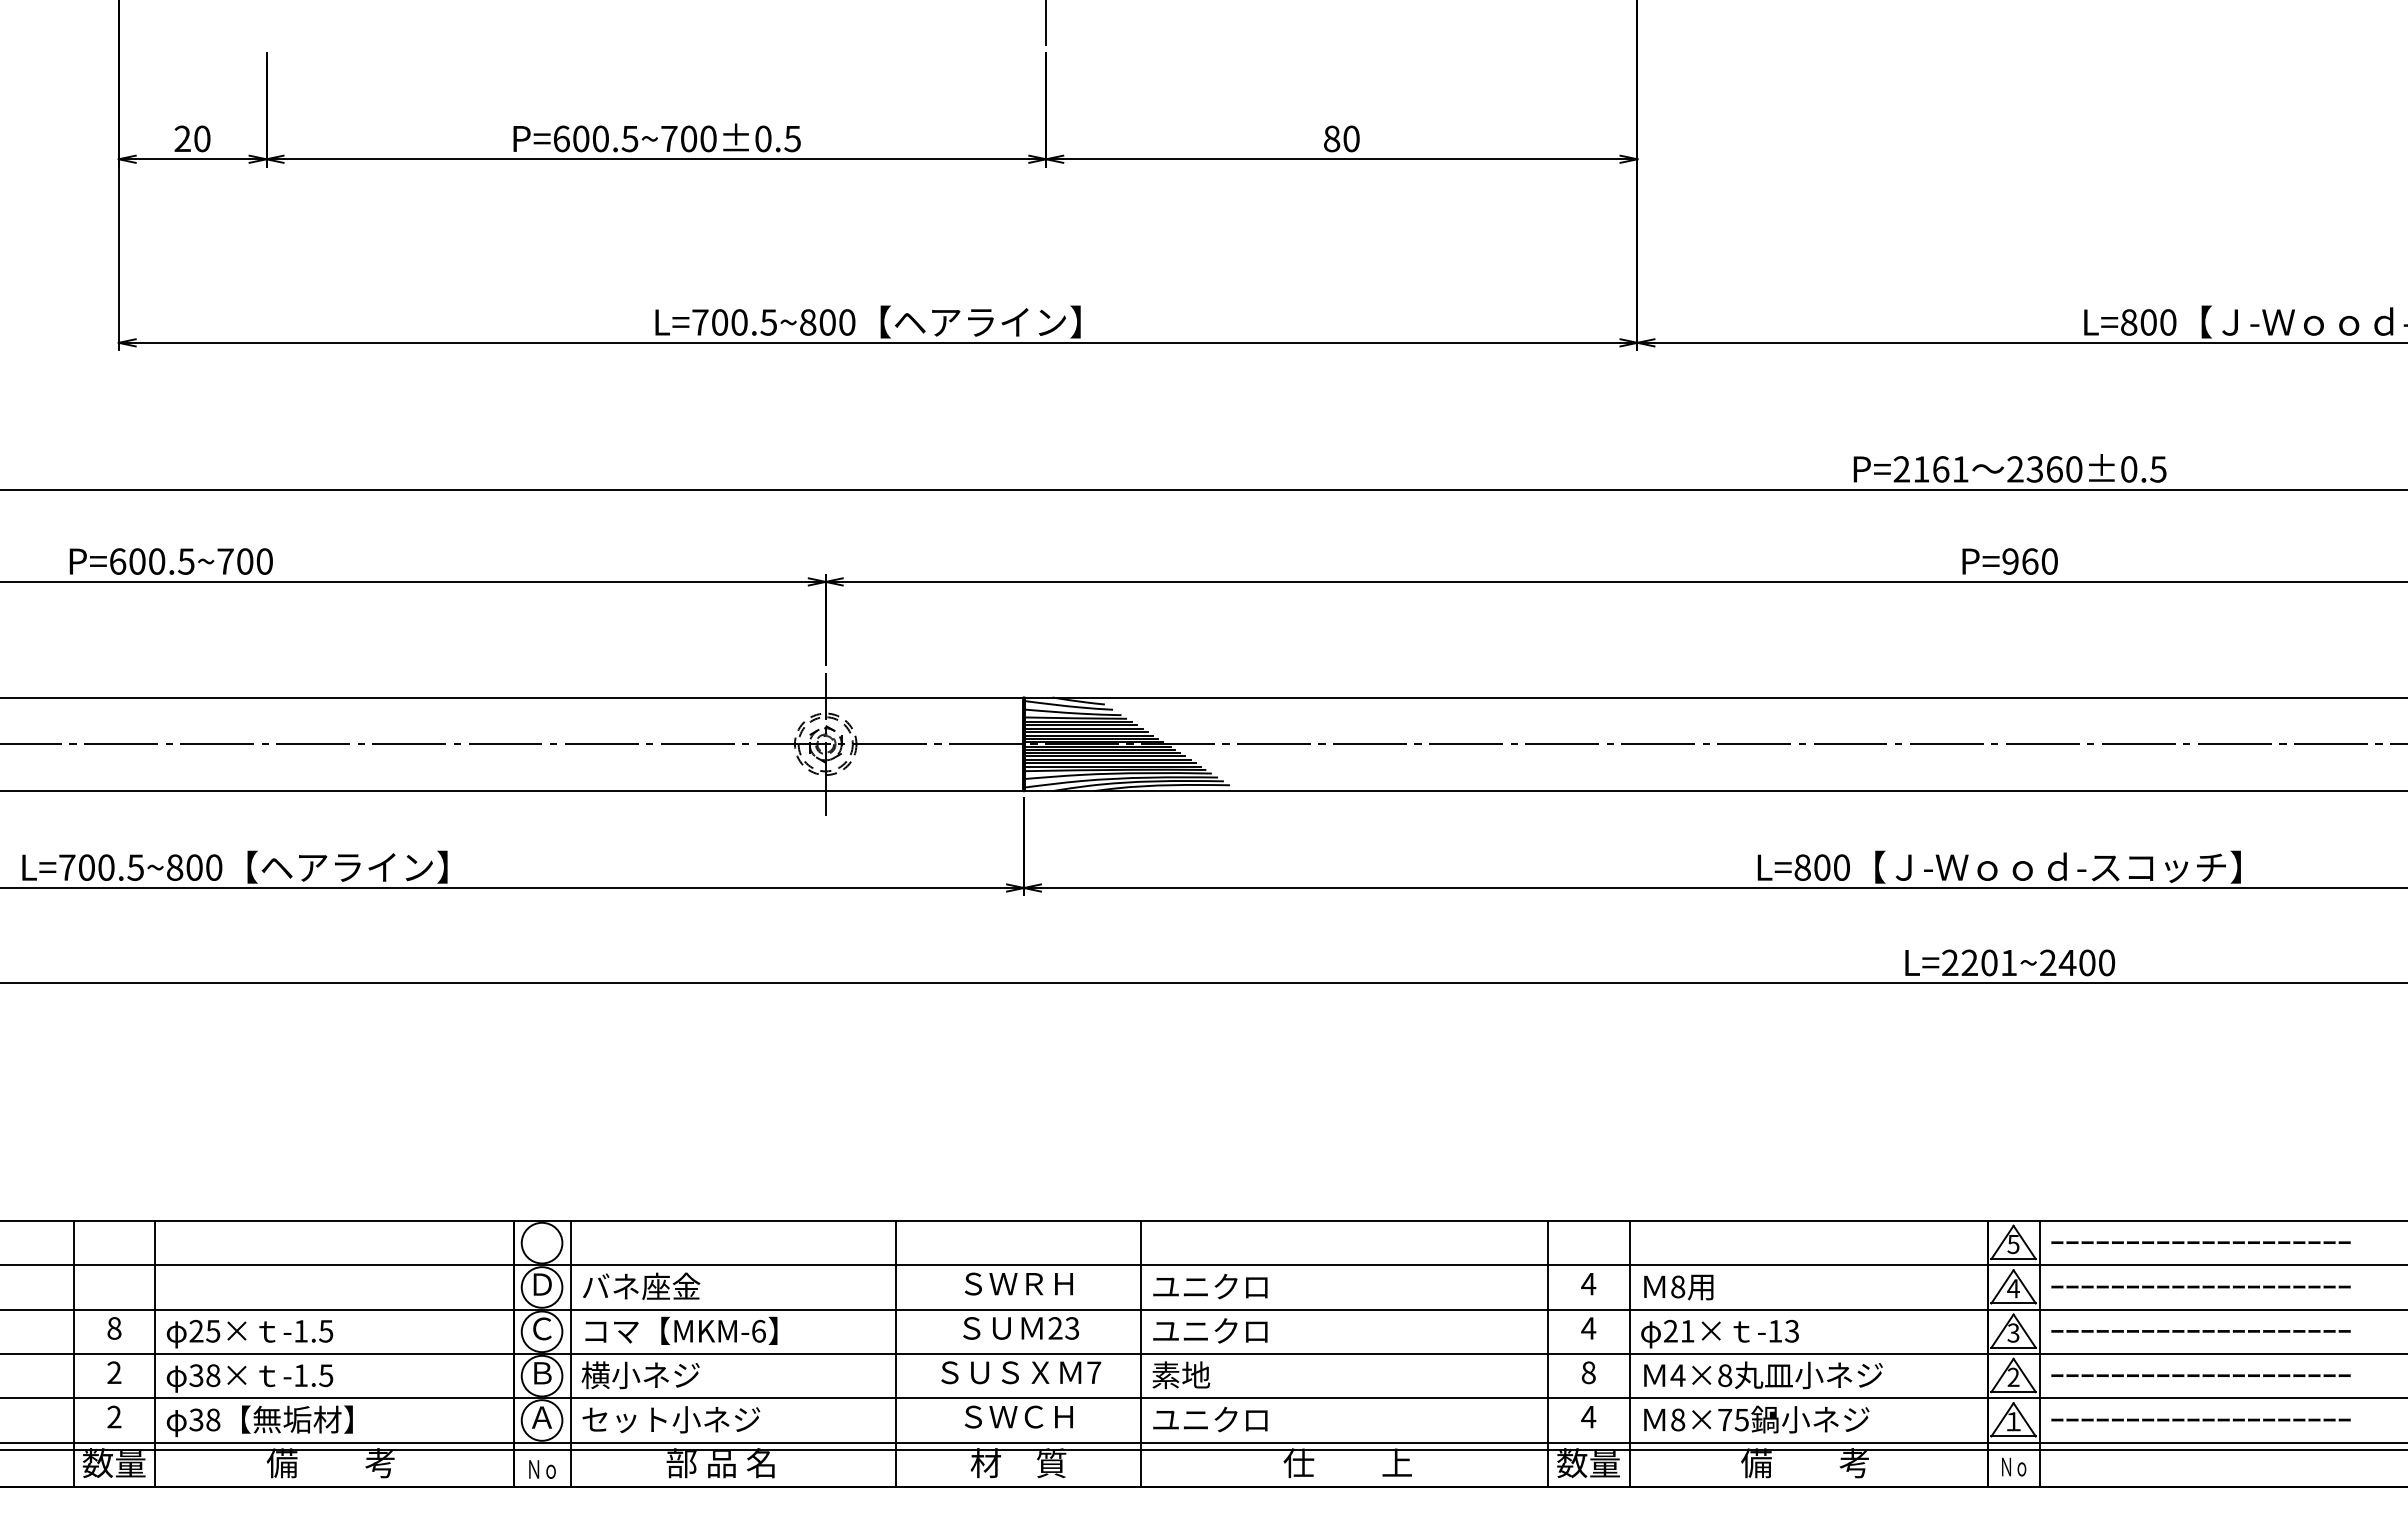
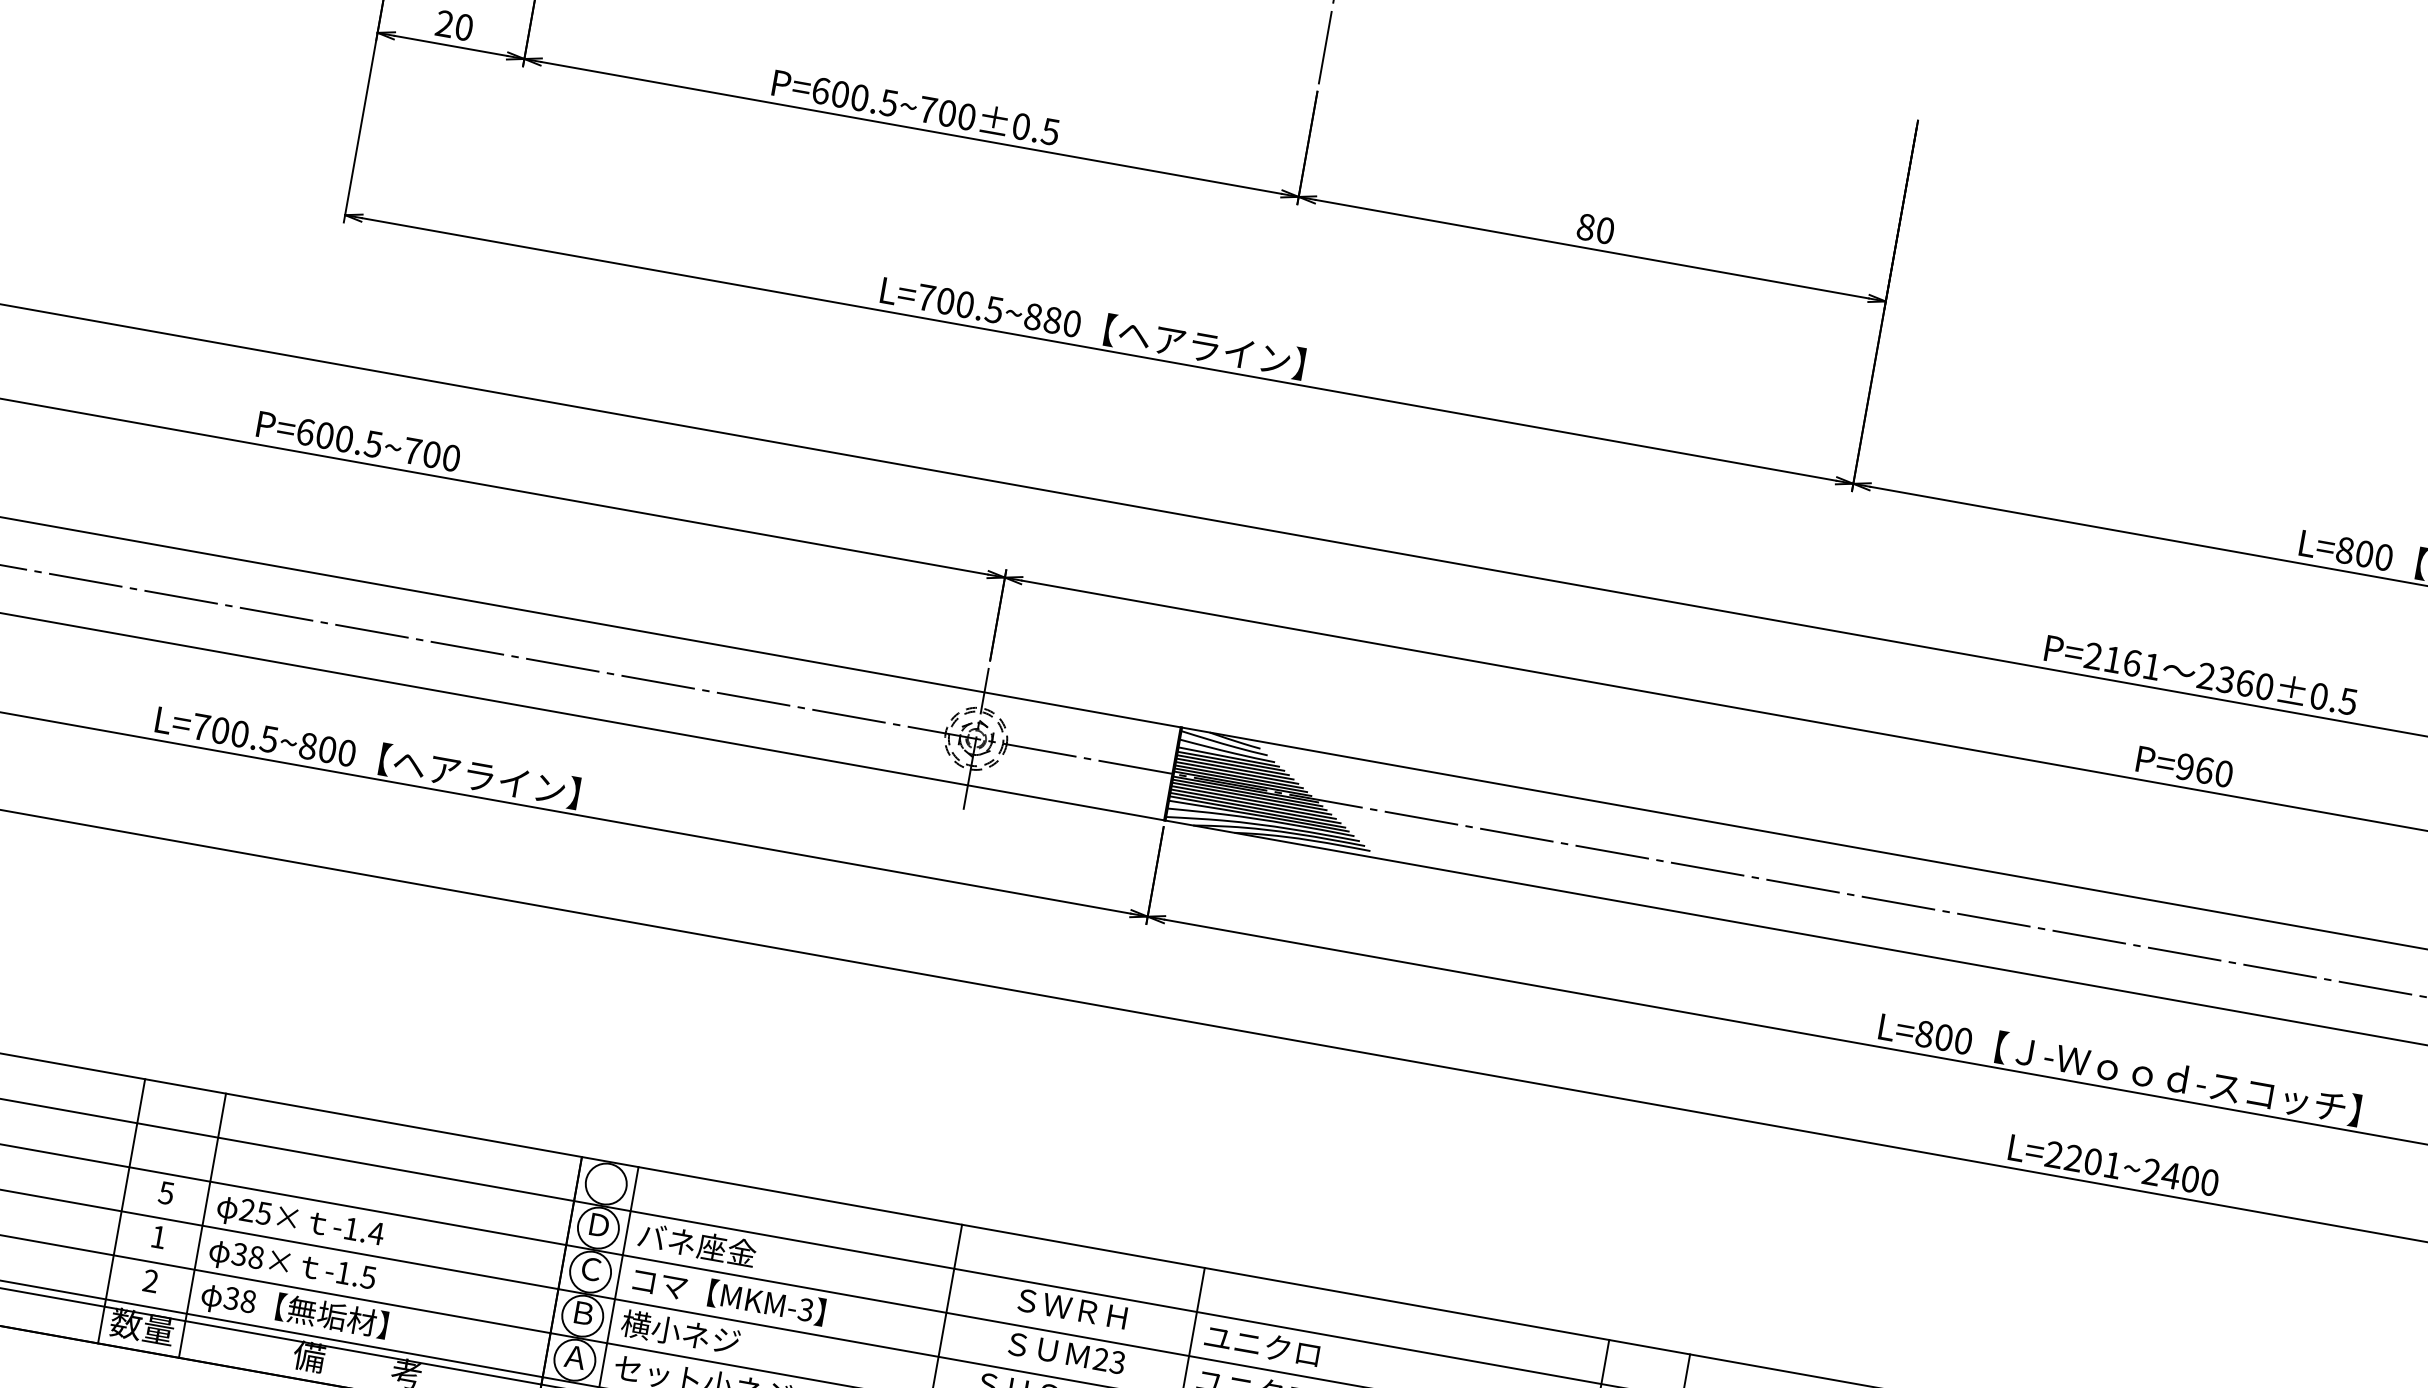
text: (827, 322) -> (1052, 320), L=700.5~800 -> L=700.5~880
text: (114, 1328) -> (166, 1193), 8 -> 5
text: (758, 1330) -> (805, 1309), MKM-6 -> MKM-3
text: (325, 1331) -> (375, 1233), -1.5 -> -1.4
text: (114, 1372) -> (158, 1236), 2 -> 1

